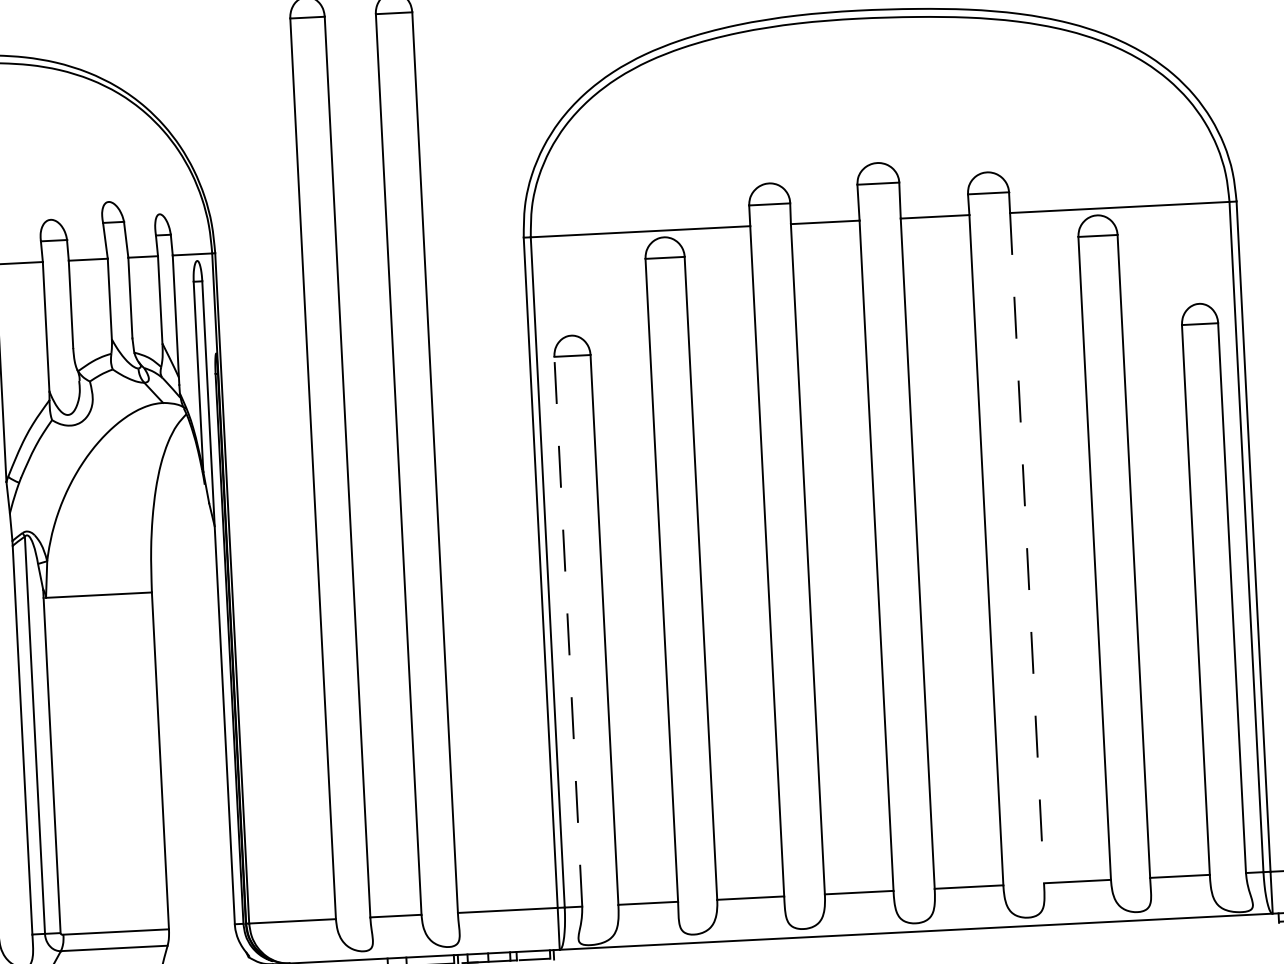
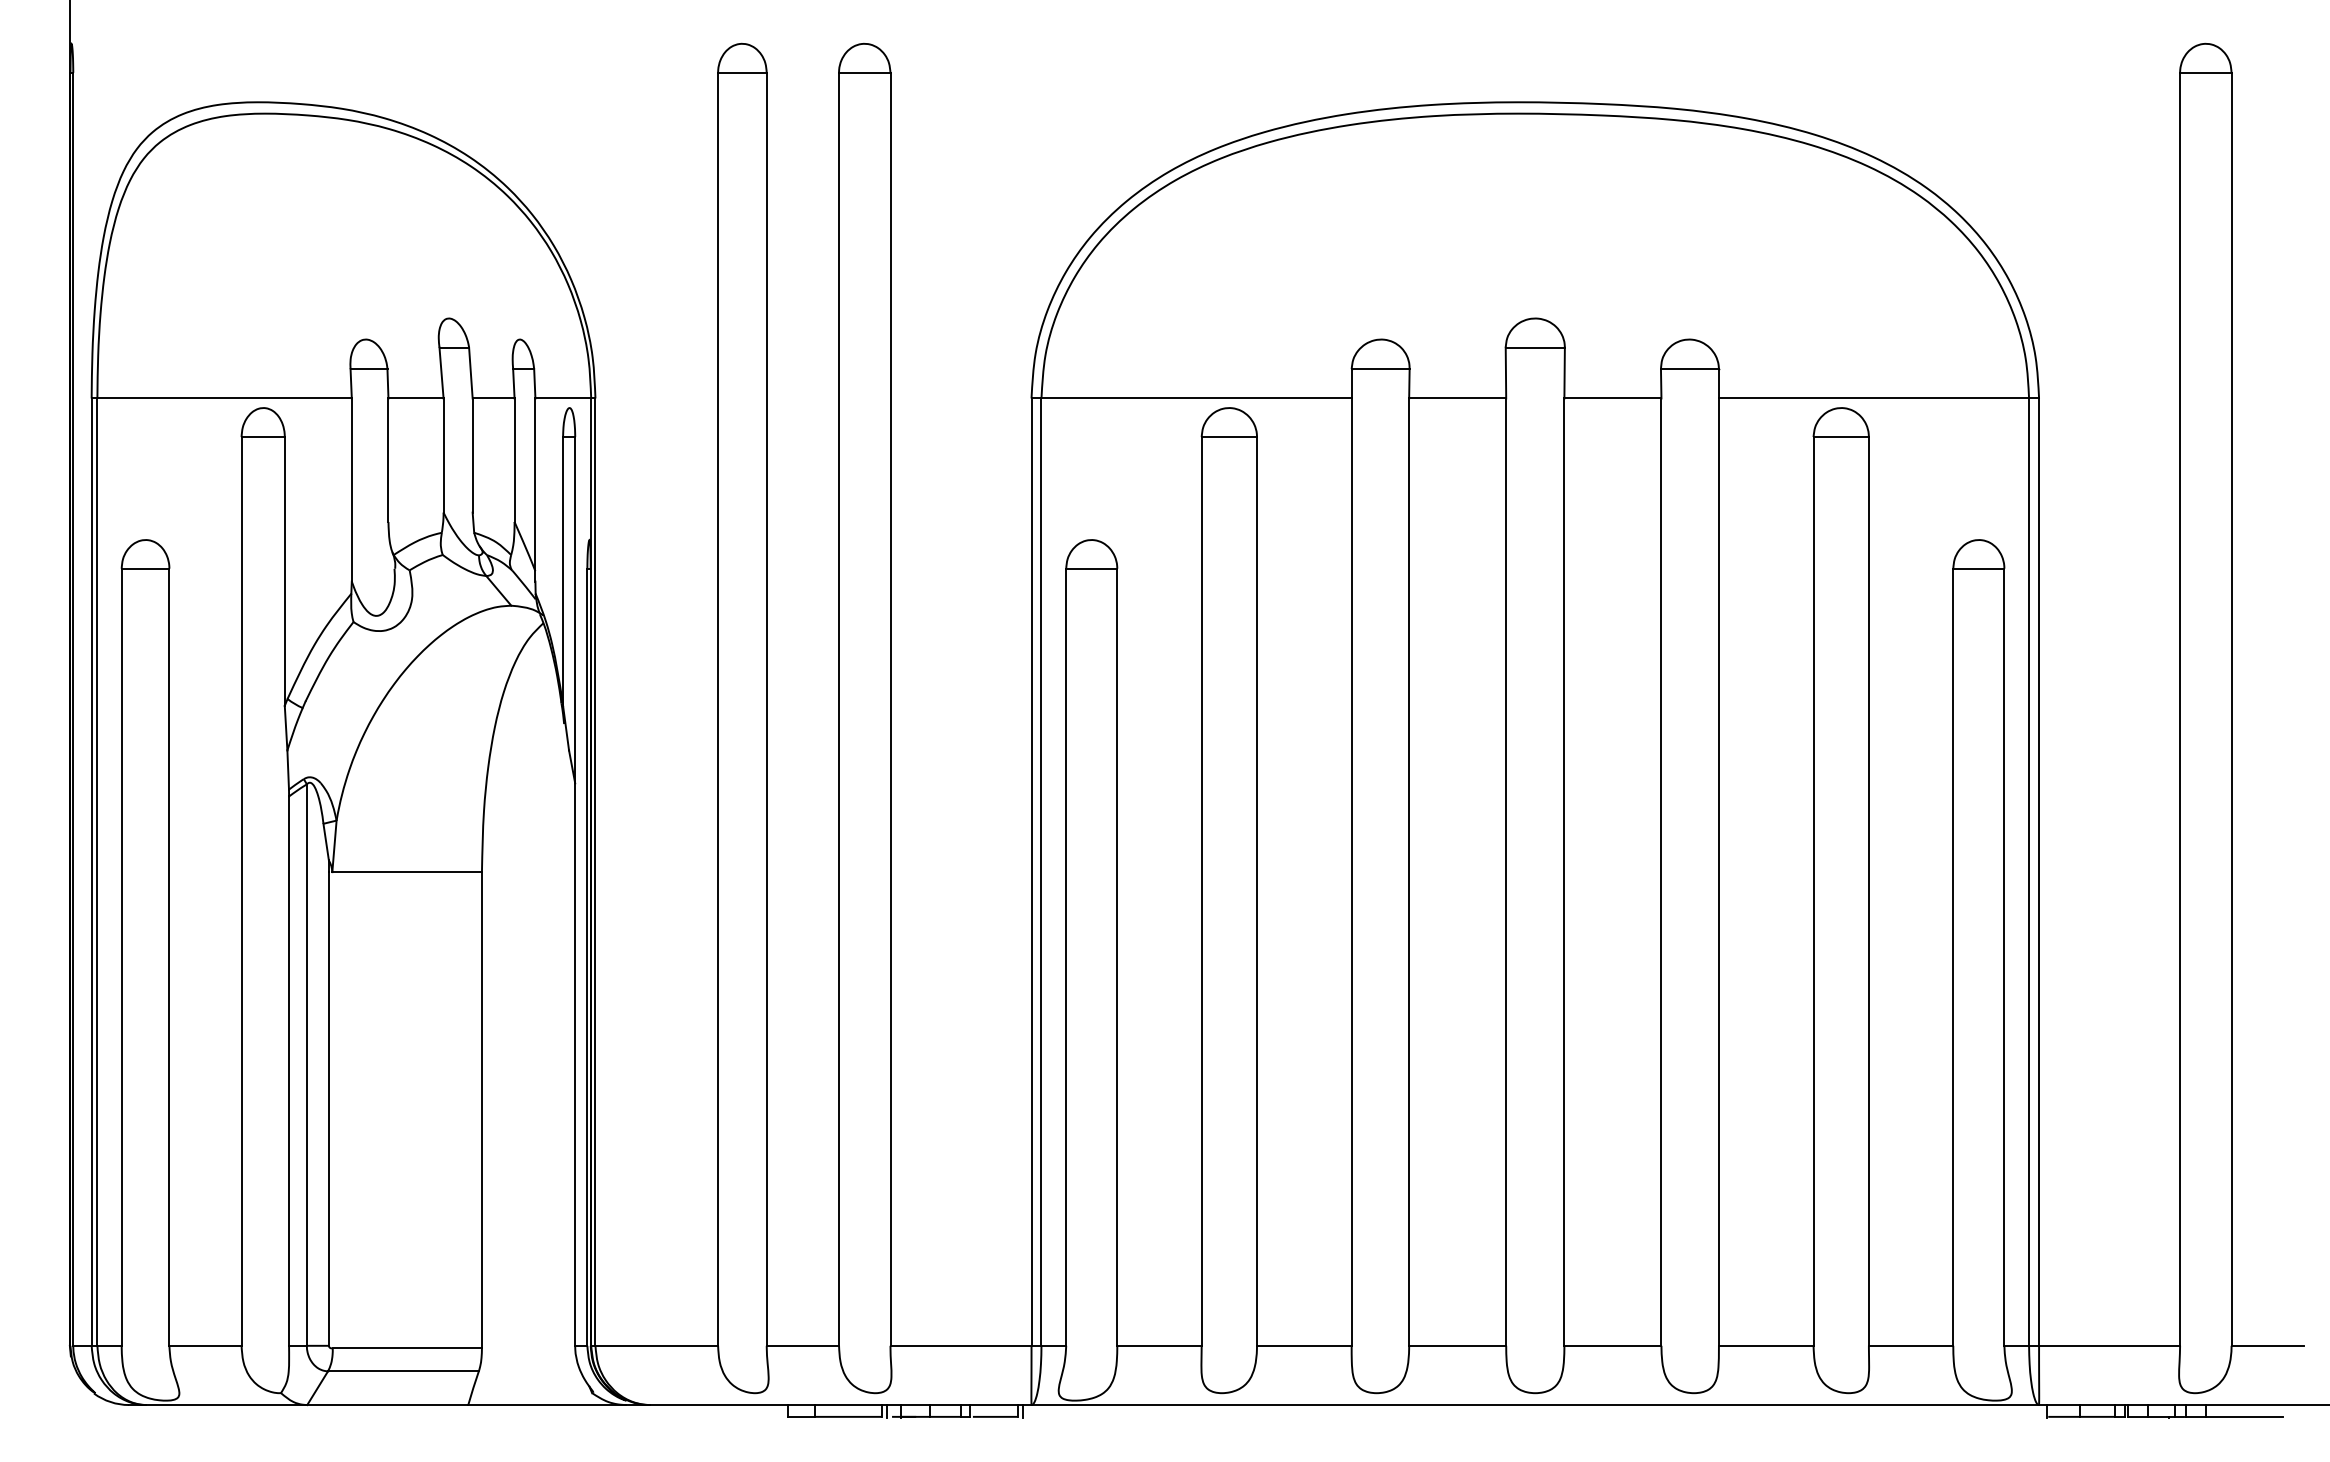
line: (1026, 548) -> (1718, 872), dashed -> solid
line: (568, 631) -> (1066, 957), dashed -> solid

